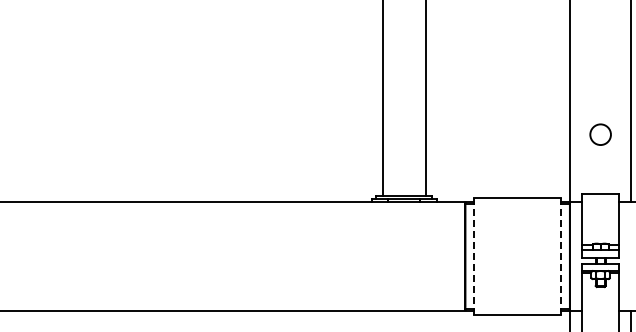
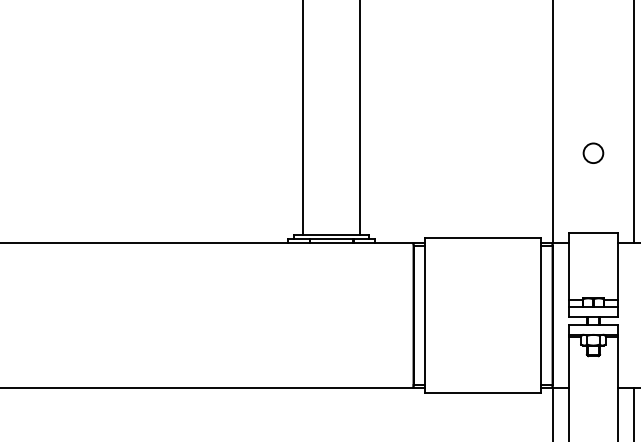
circle: (600, 134) -> (593, 153), size x0.71
line: (474, 255) -> (425, 314), dashed -> solid
line: (561, 255) -> (541, 314), dashed -> solid

